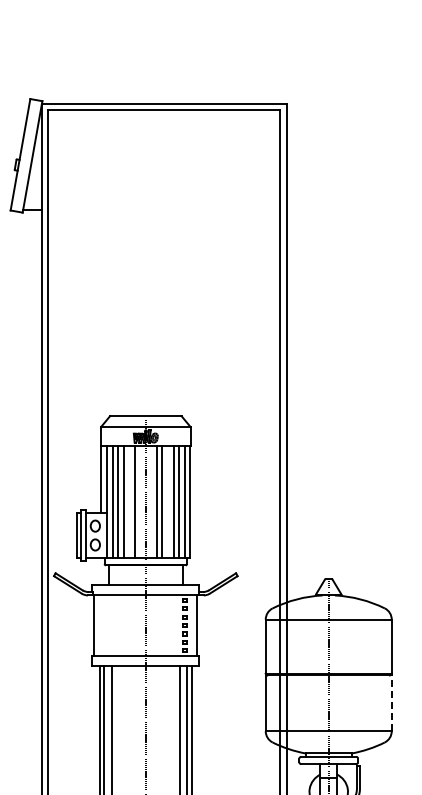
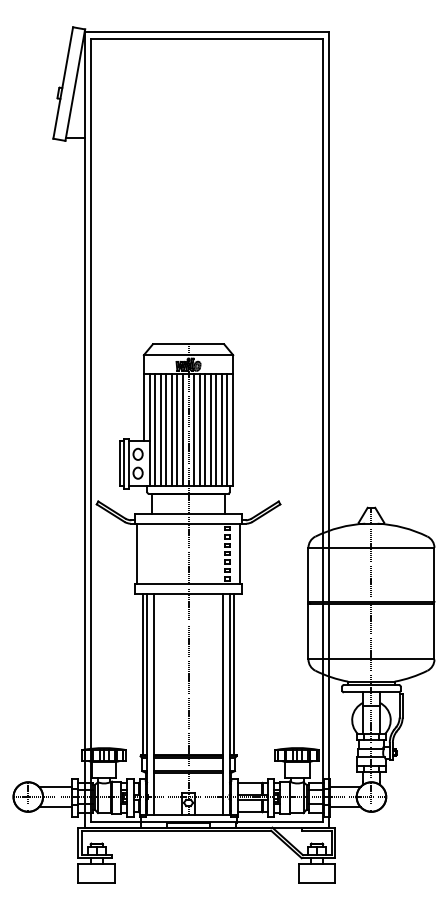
line: (128, 502) -> (171, 430), added
line: (140, 502) -> (183, 430), added
line: (151, 502) -> (194, 430), added
line: (167, 502) -> (210, 430), added
line: (391, 703) -> (434, 631), dashed -> solid

